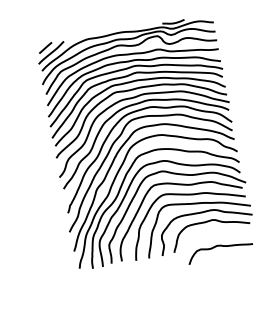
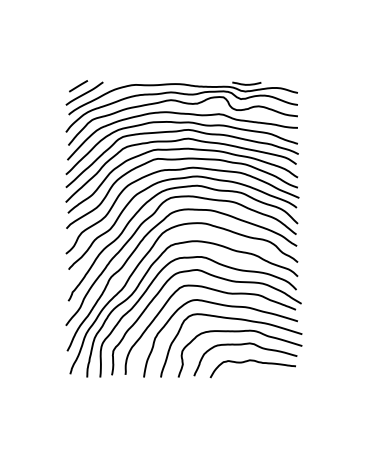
curve: (219, 246) -> (252, 361), moved

